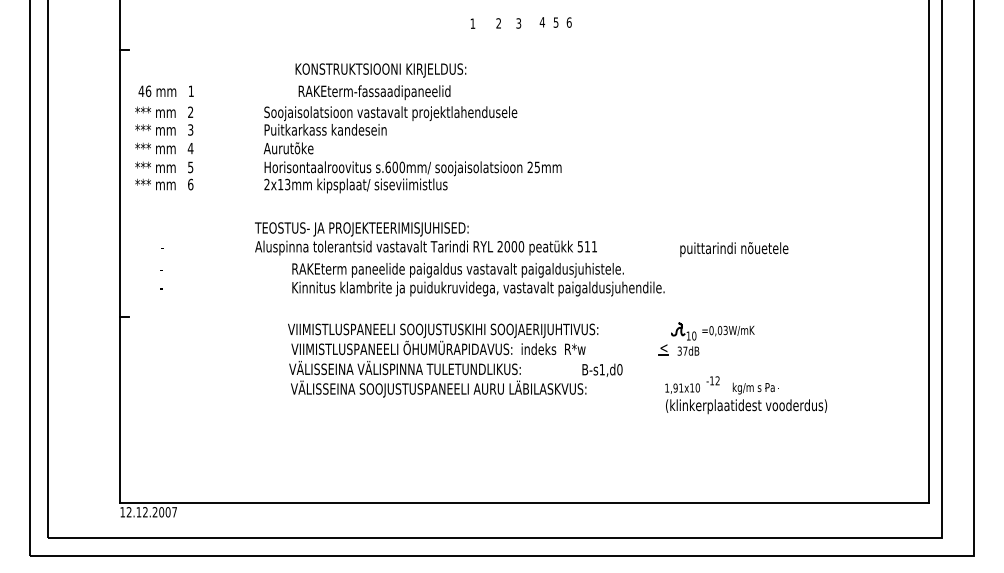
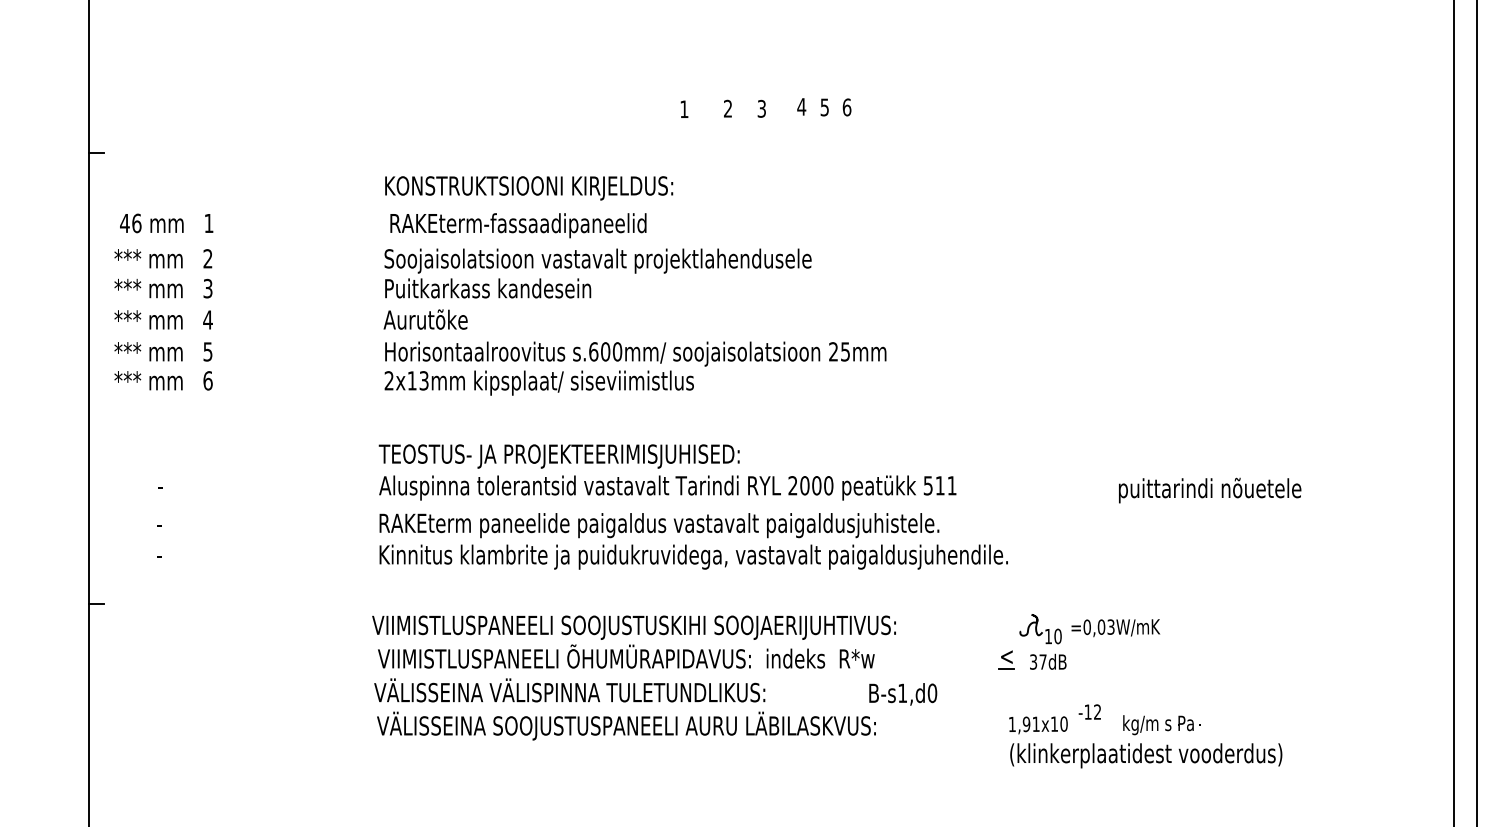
text: (412, 149) -> (634, 321), moved
text: (425, 238) -> (666, 471), moved
text: (734, 249) -> (1210, 490), moved

